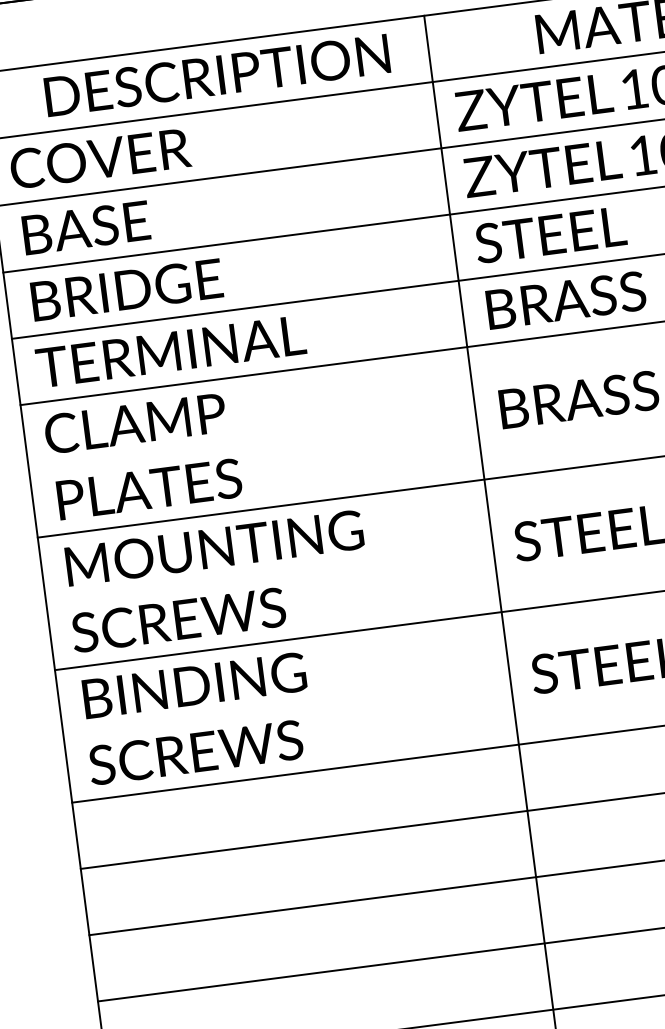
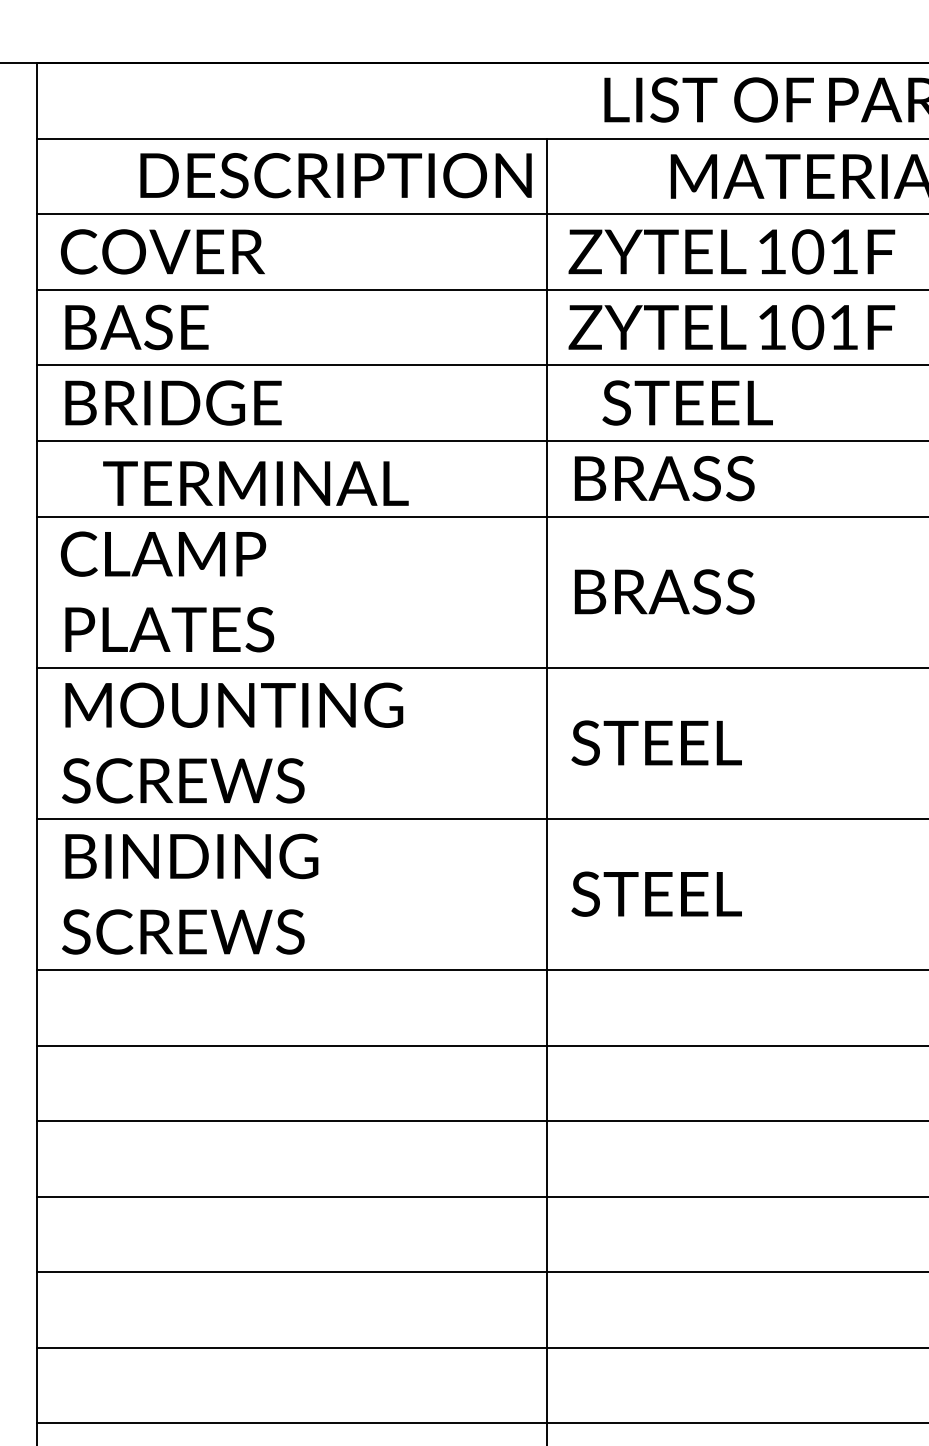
text: (216, 75) -> (335, 175), moved
text: (550, 234) -> (687, 402), moved
text: (170, 351) -> (255, 483), moved

